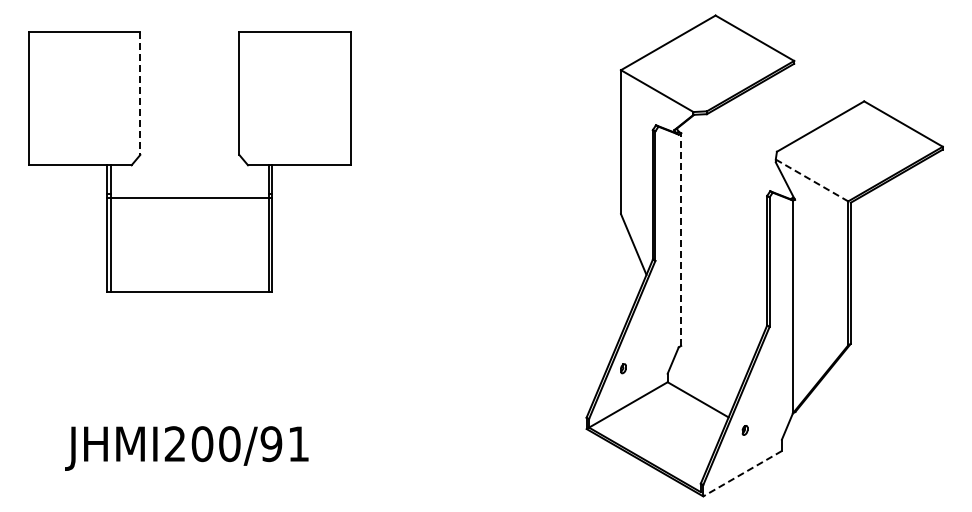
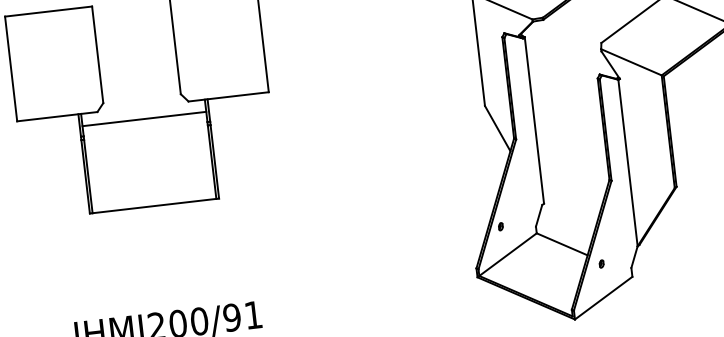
line: (140, 93) -> (97, 55), dashed -> solid
line: (812, 180) -> (631, 62), dashed -> solid
line: (189, 197) -> (144, 118), moved
line: (681, 239) -> (534, 120), dashed -> solid
line: (742, 473) -> (603, 298), dashed -> solid

